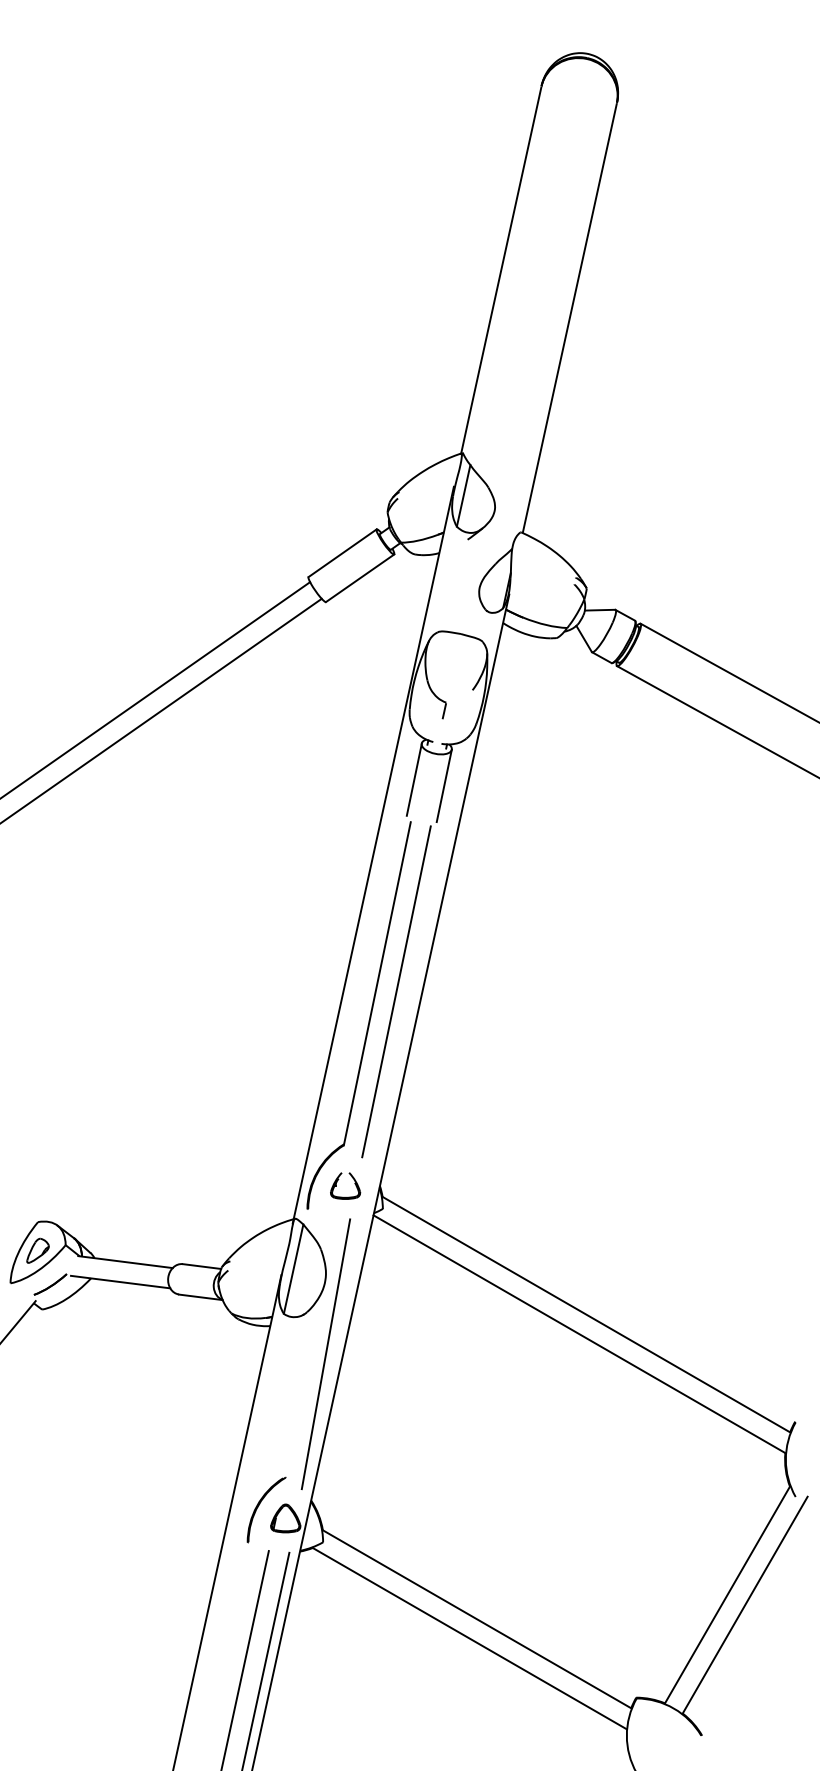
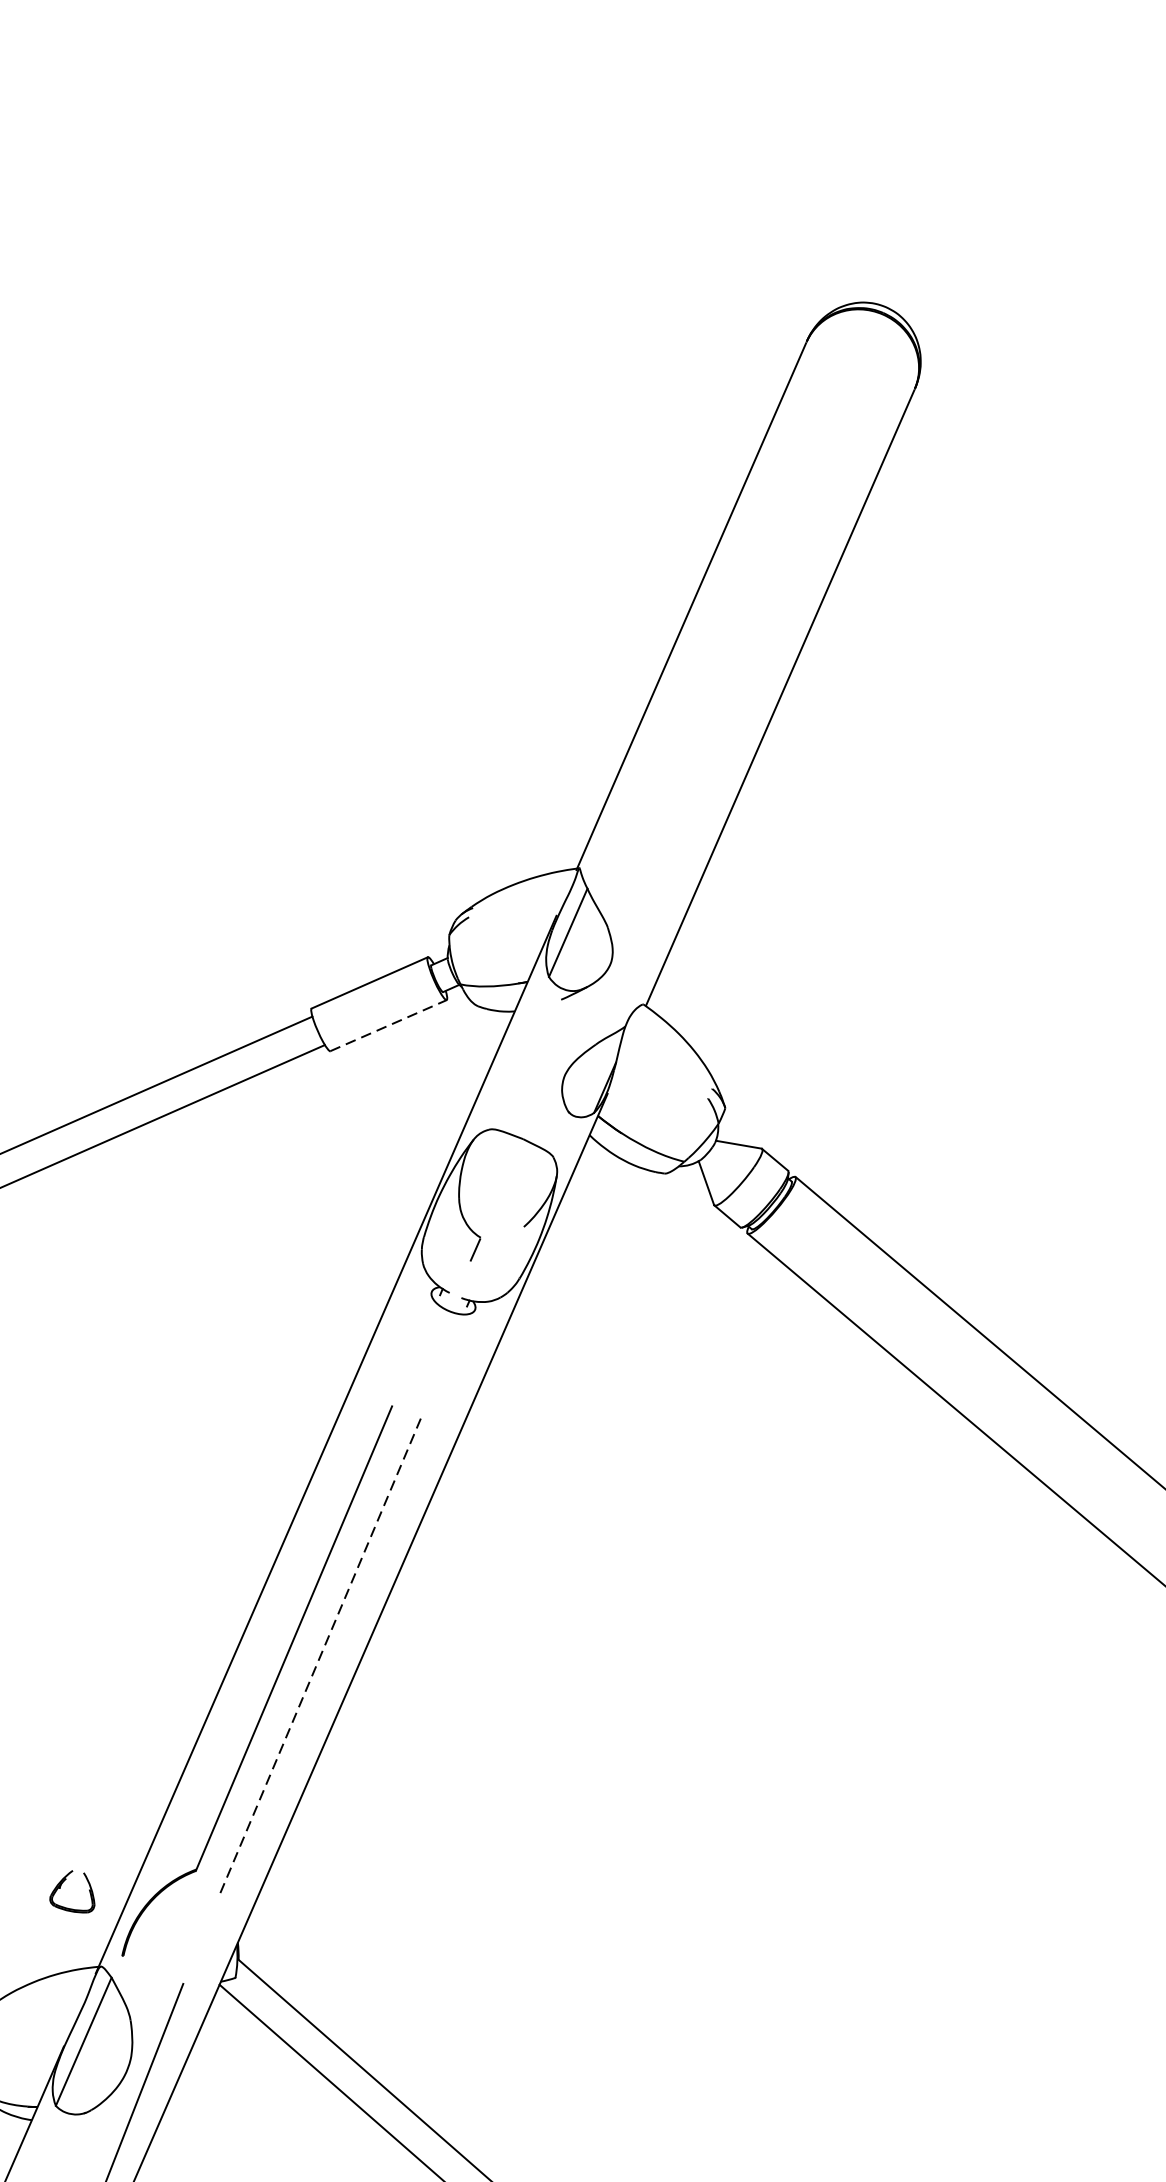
line: (360, 578) -> (389, 1026), solid -> dashed
line: (413, 779) -> (408, 1343), removed
line: (443, 785) -> (452, 1361), removed
line: (396, 991) -> (320, 1655), solid -> dashed
part: (339, 1179) -> (67, 1880), moved

